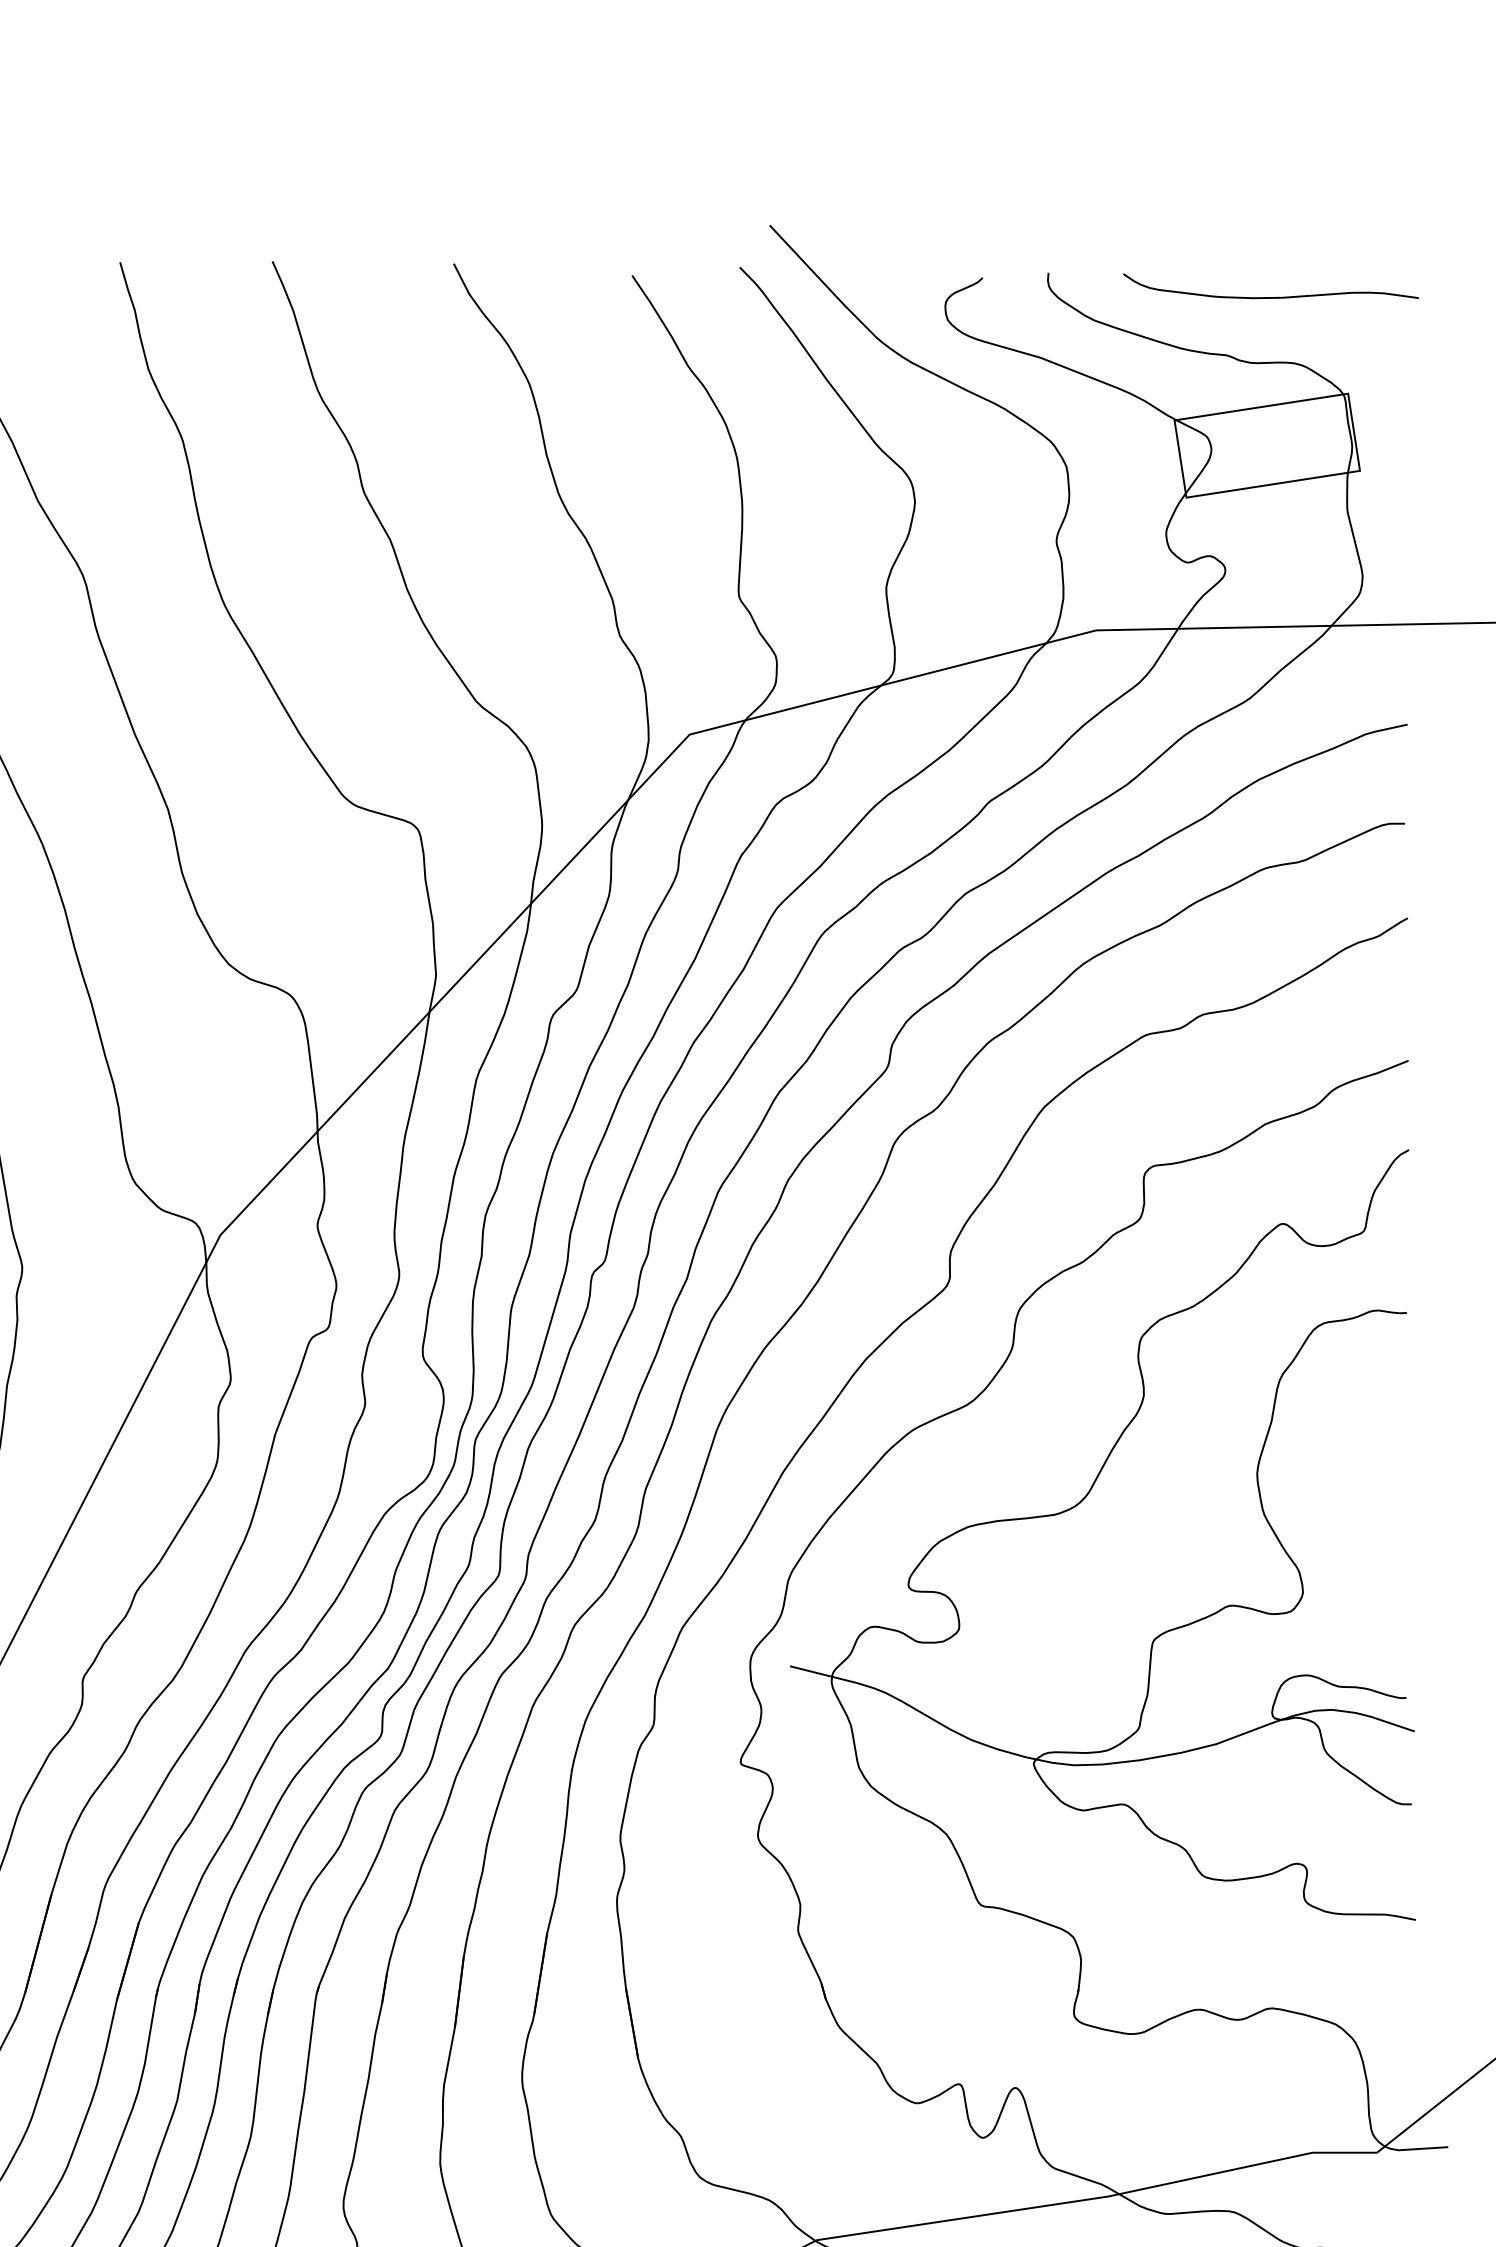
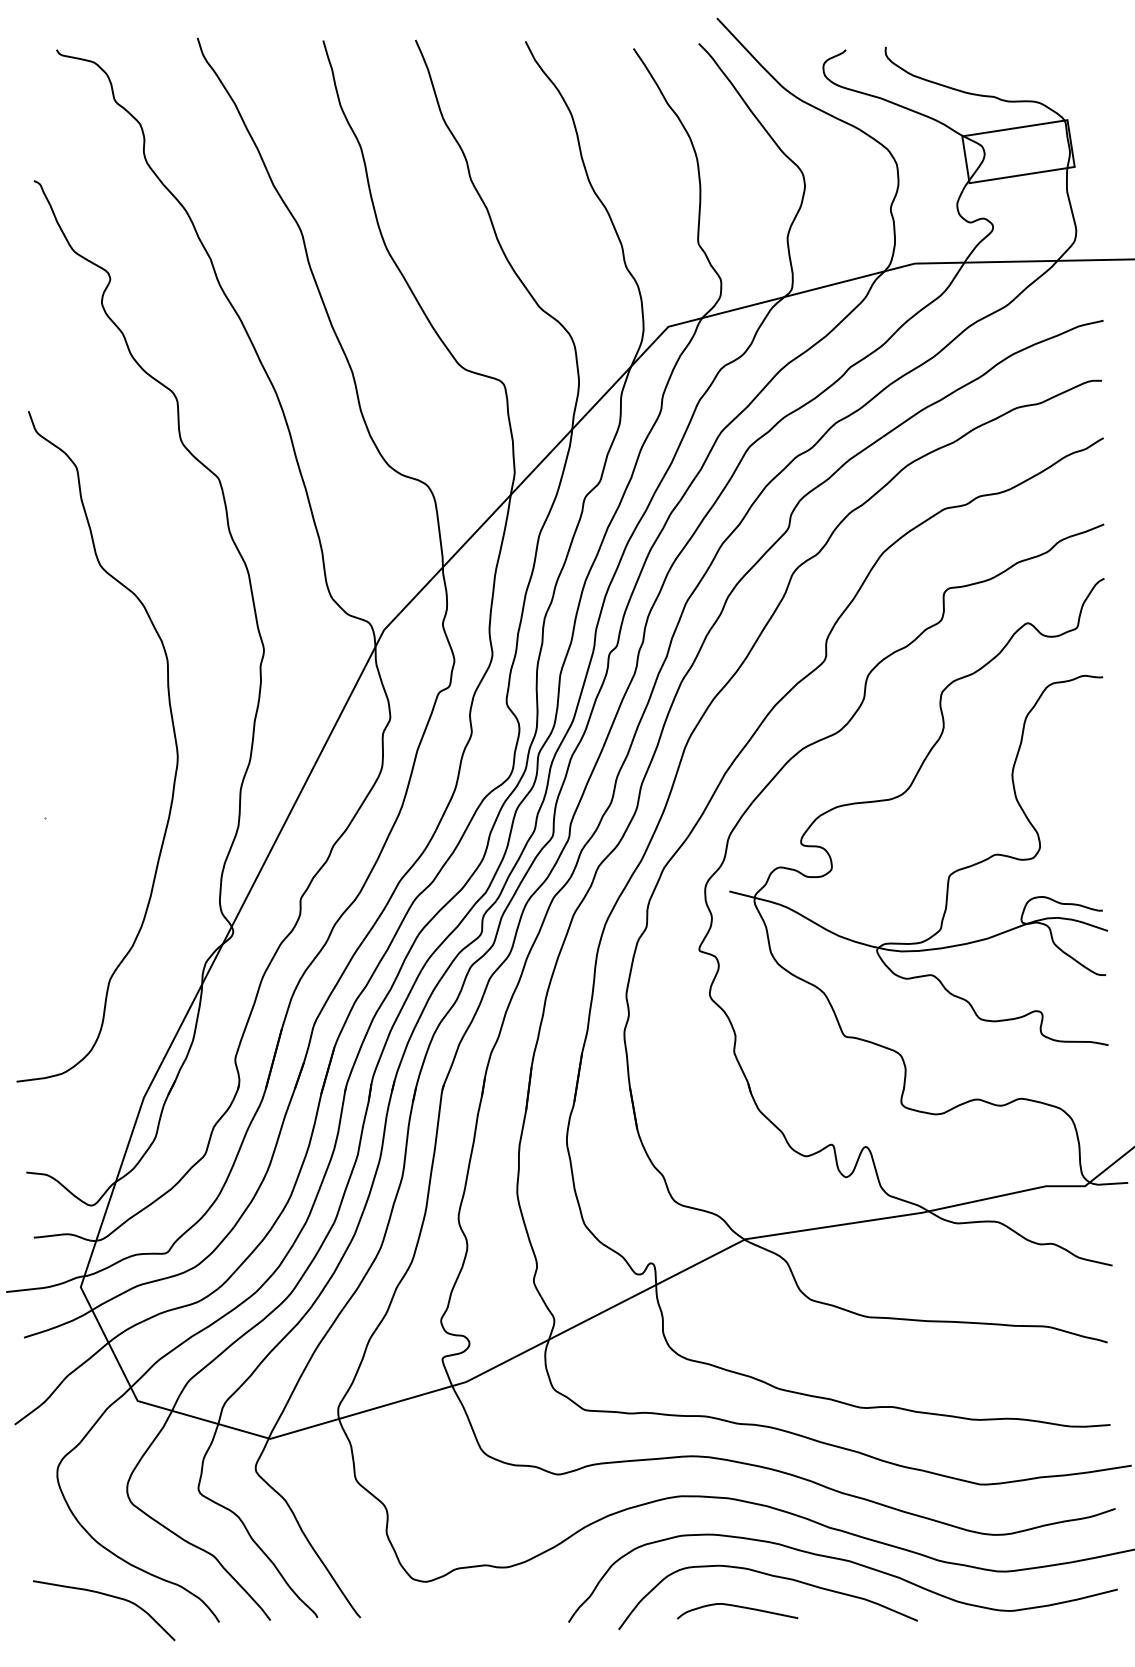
curve: (1270, 296) -> (1020, 61), removed

